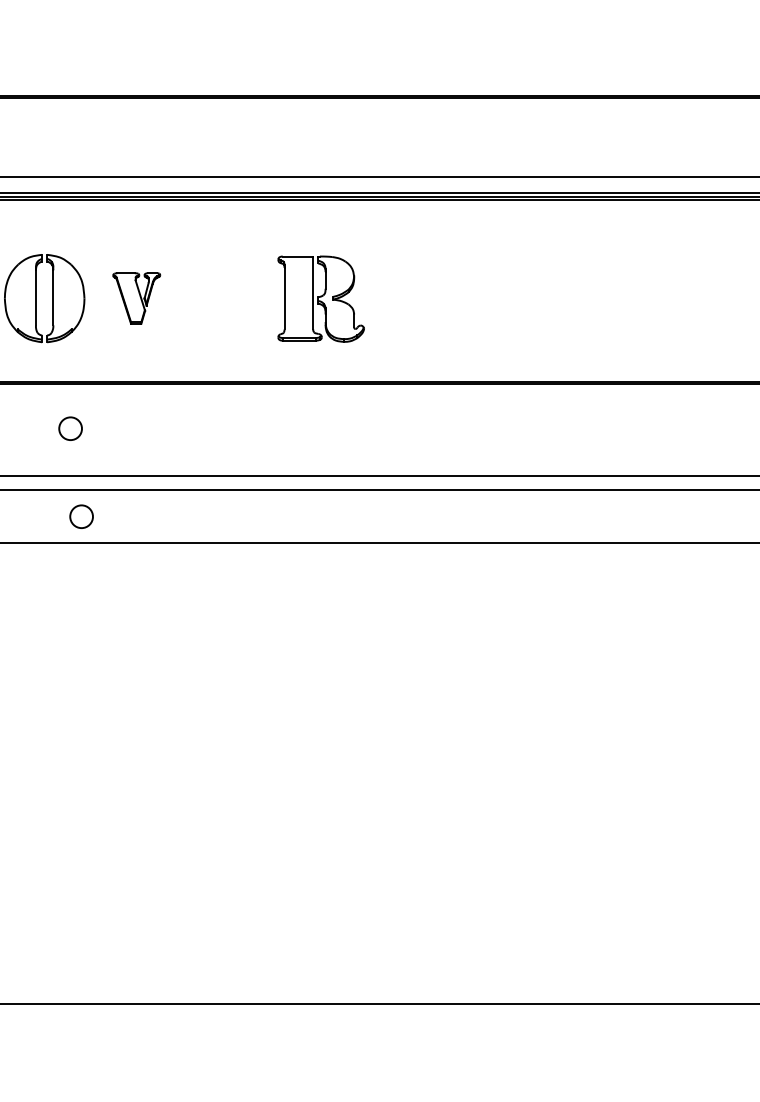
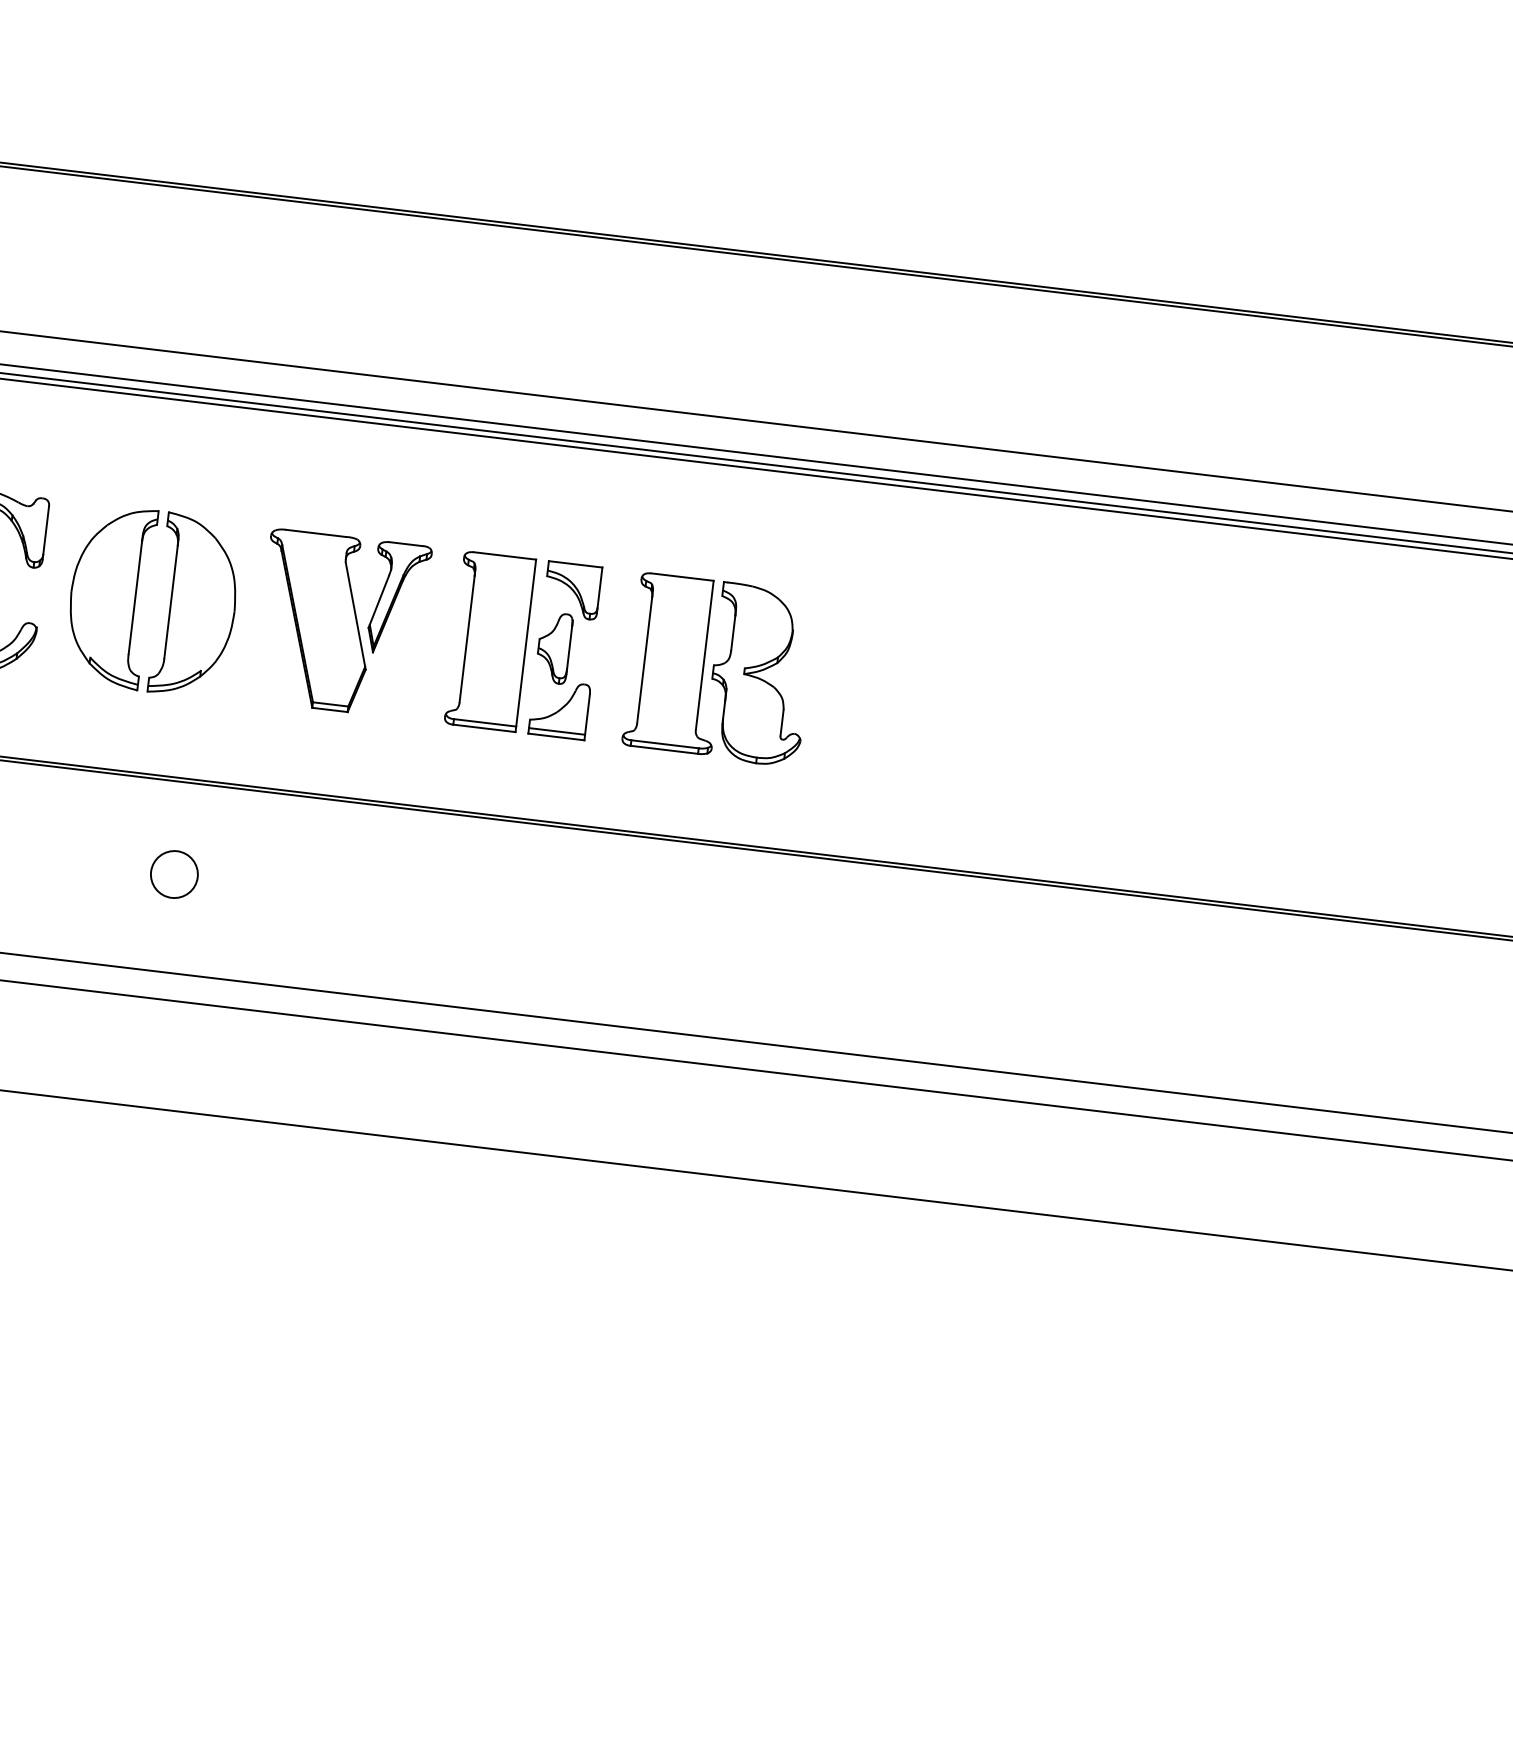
part: (136, 298) -> (341, 623), size x1.67
part: (225, 298) -> (523, 645), added
circle: (81, 516) -> (175, 1057), removed

